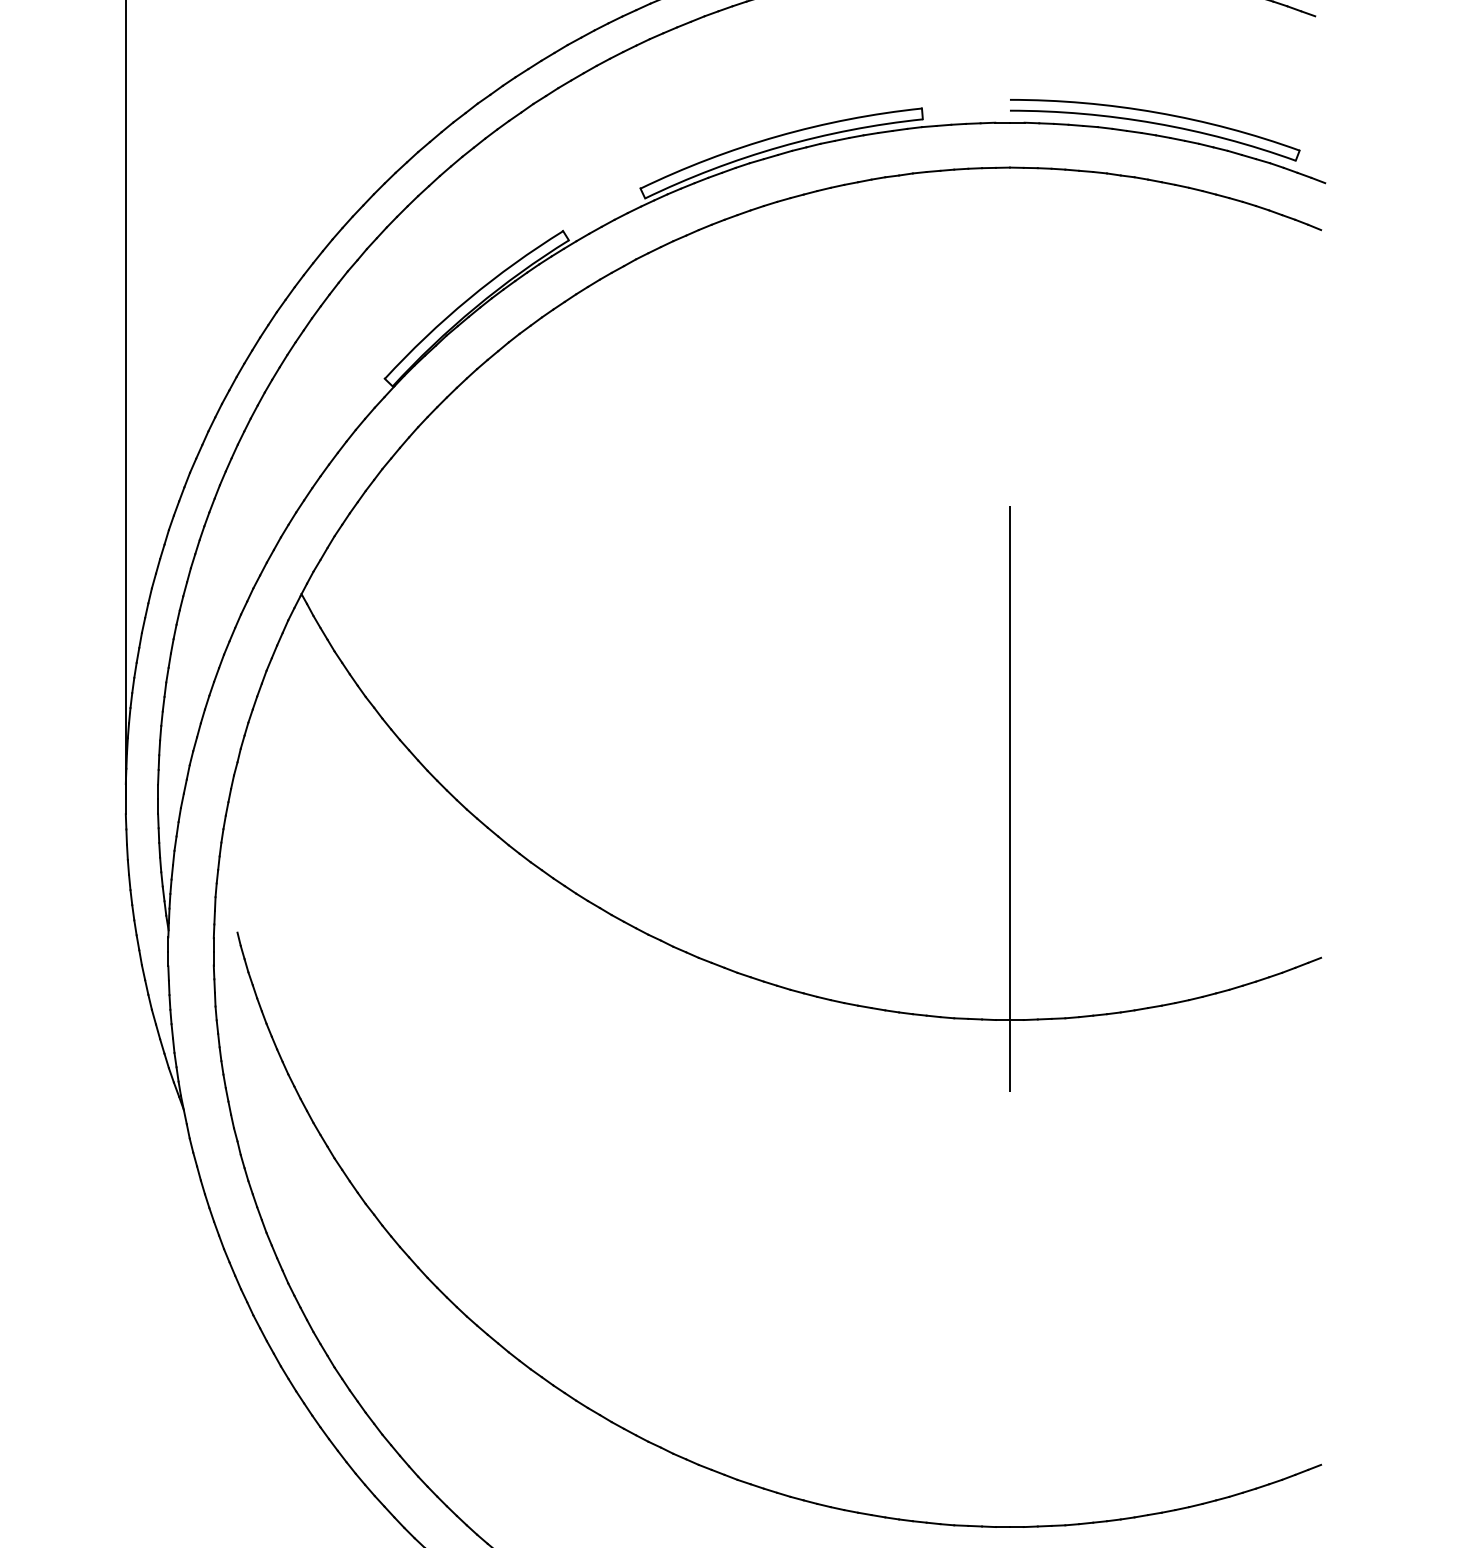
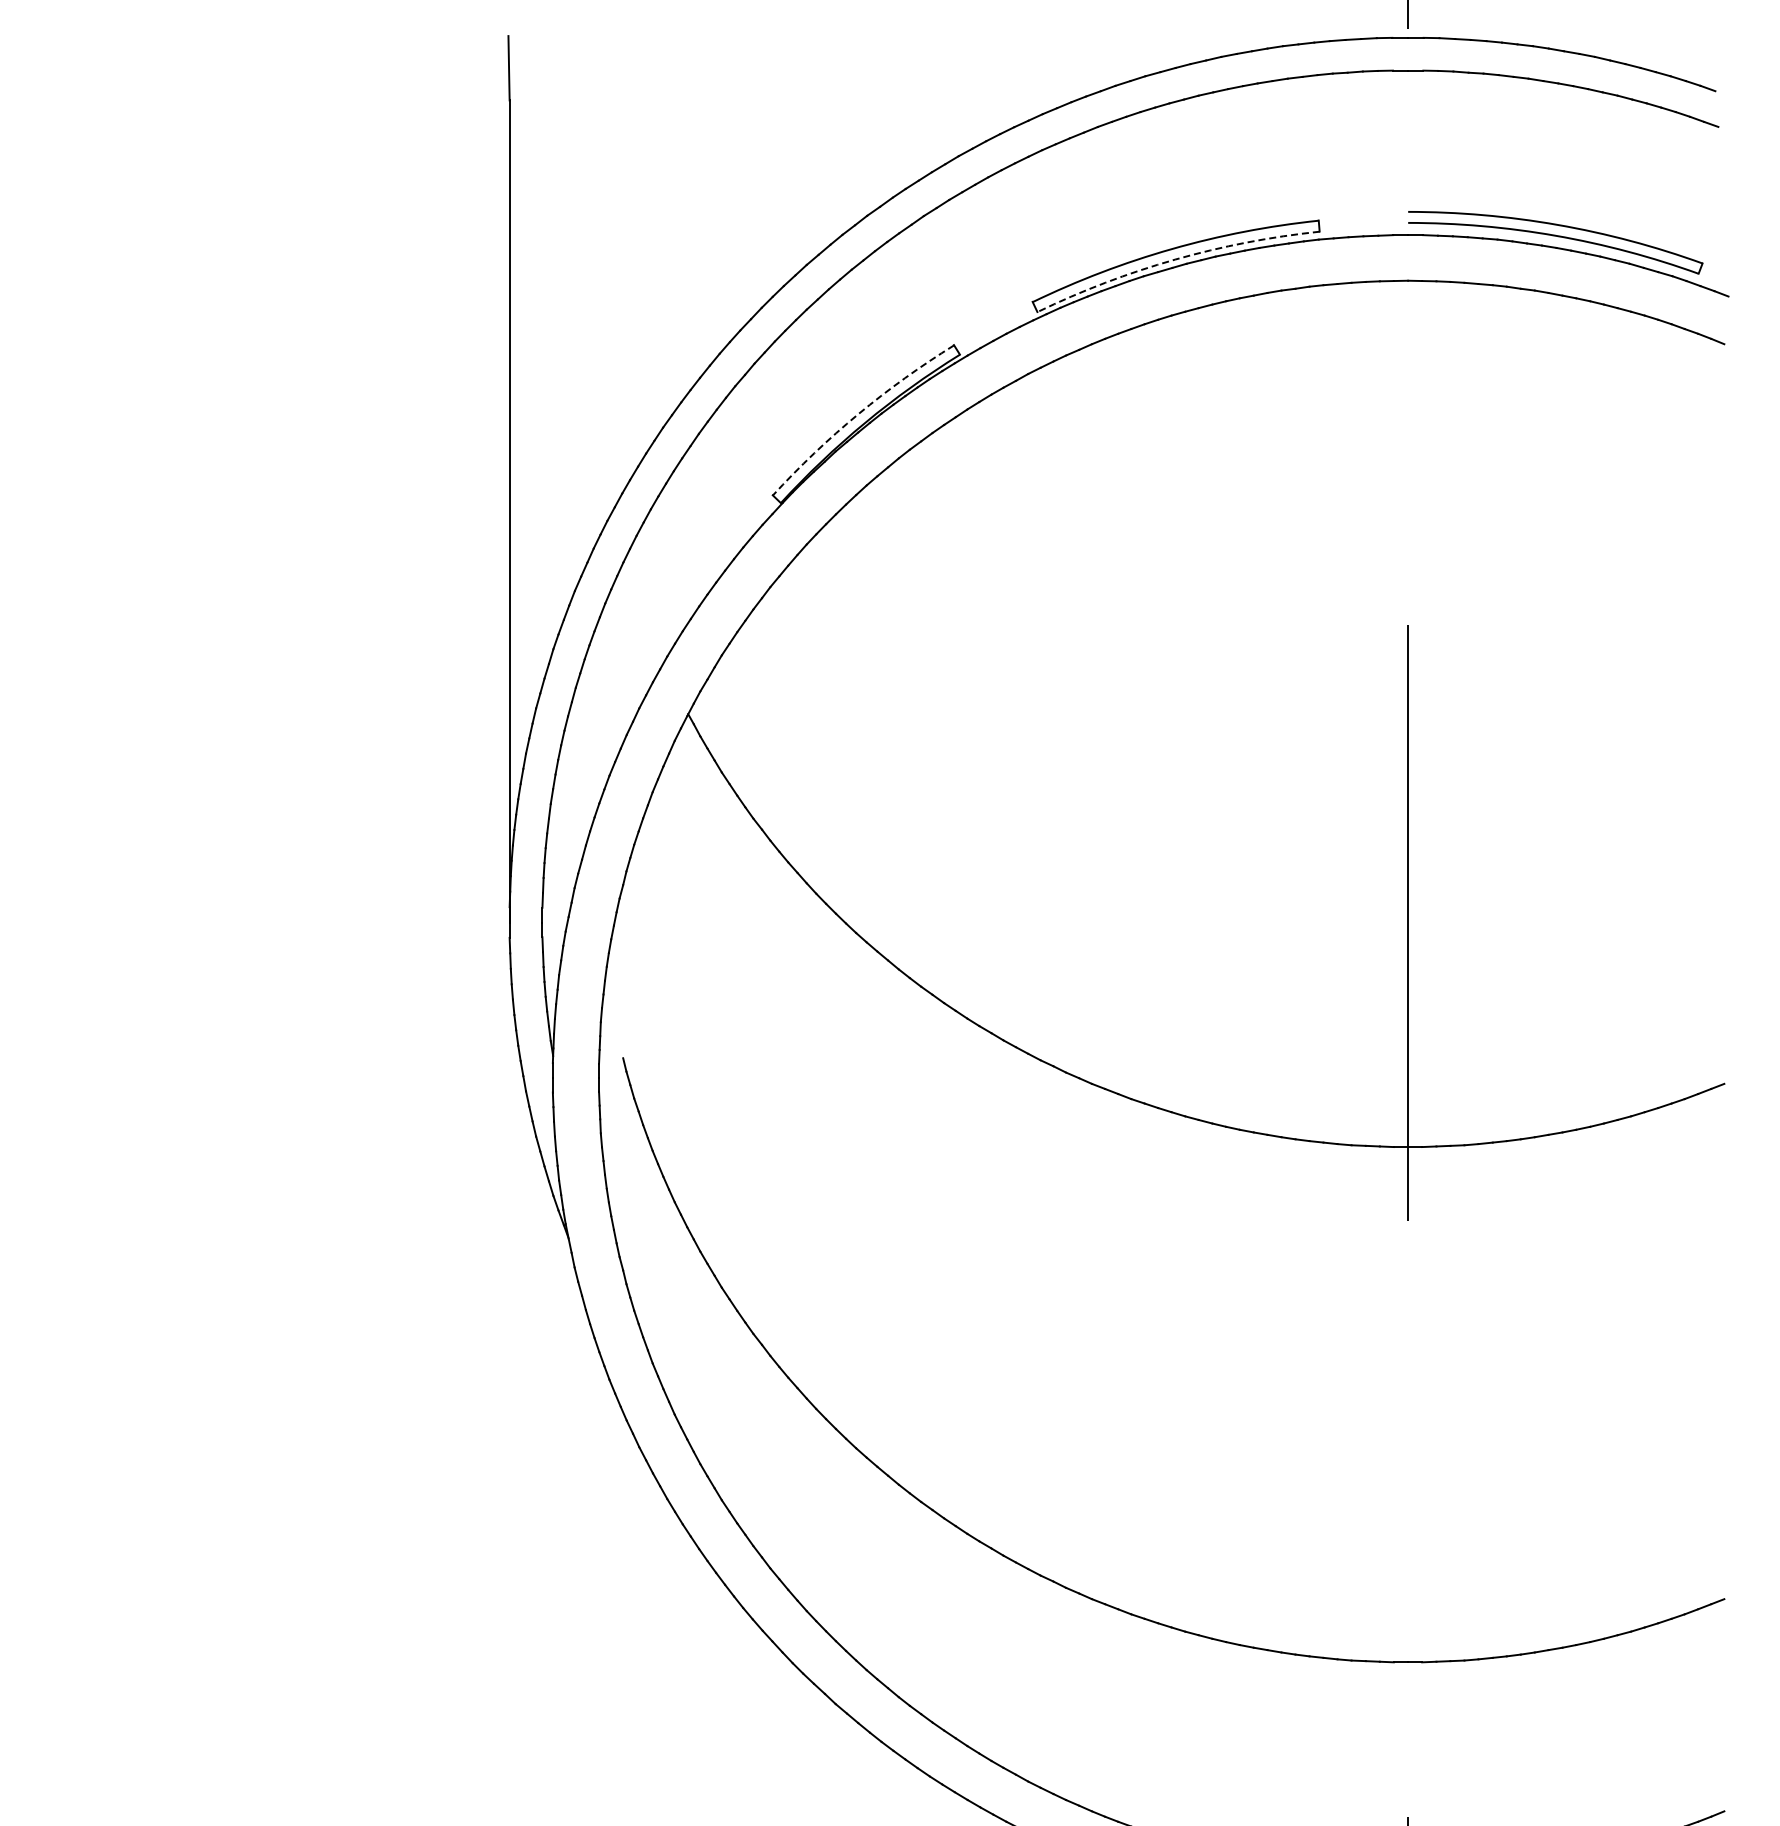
arc: (781, 146) -> (1175, 259), solid -> dashed
arc: (469, 299) -> (858, 414), solid -> dashed

